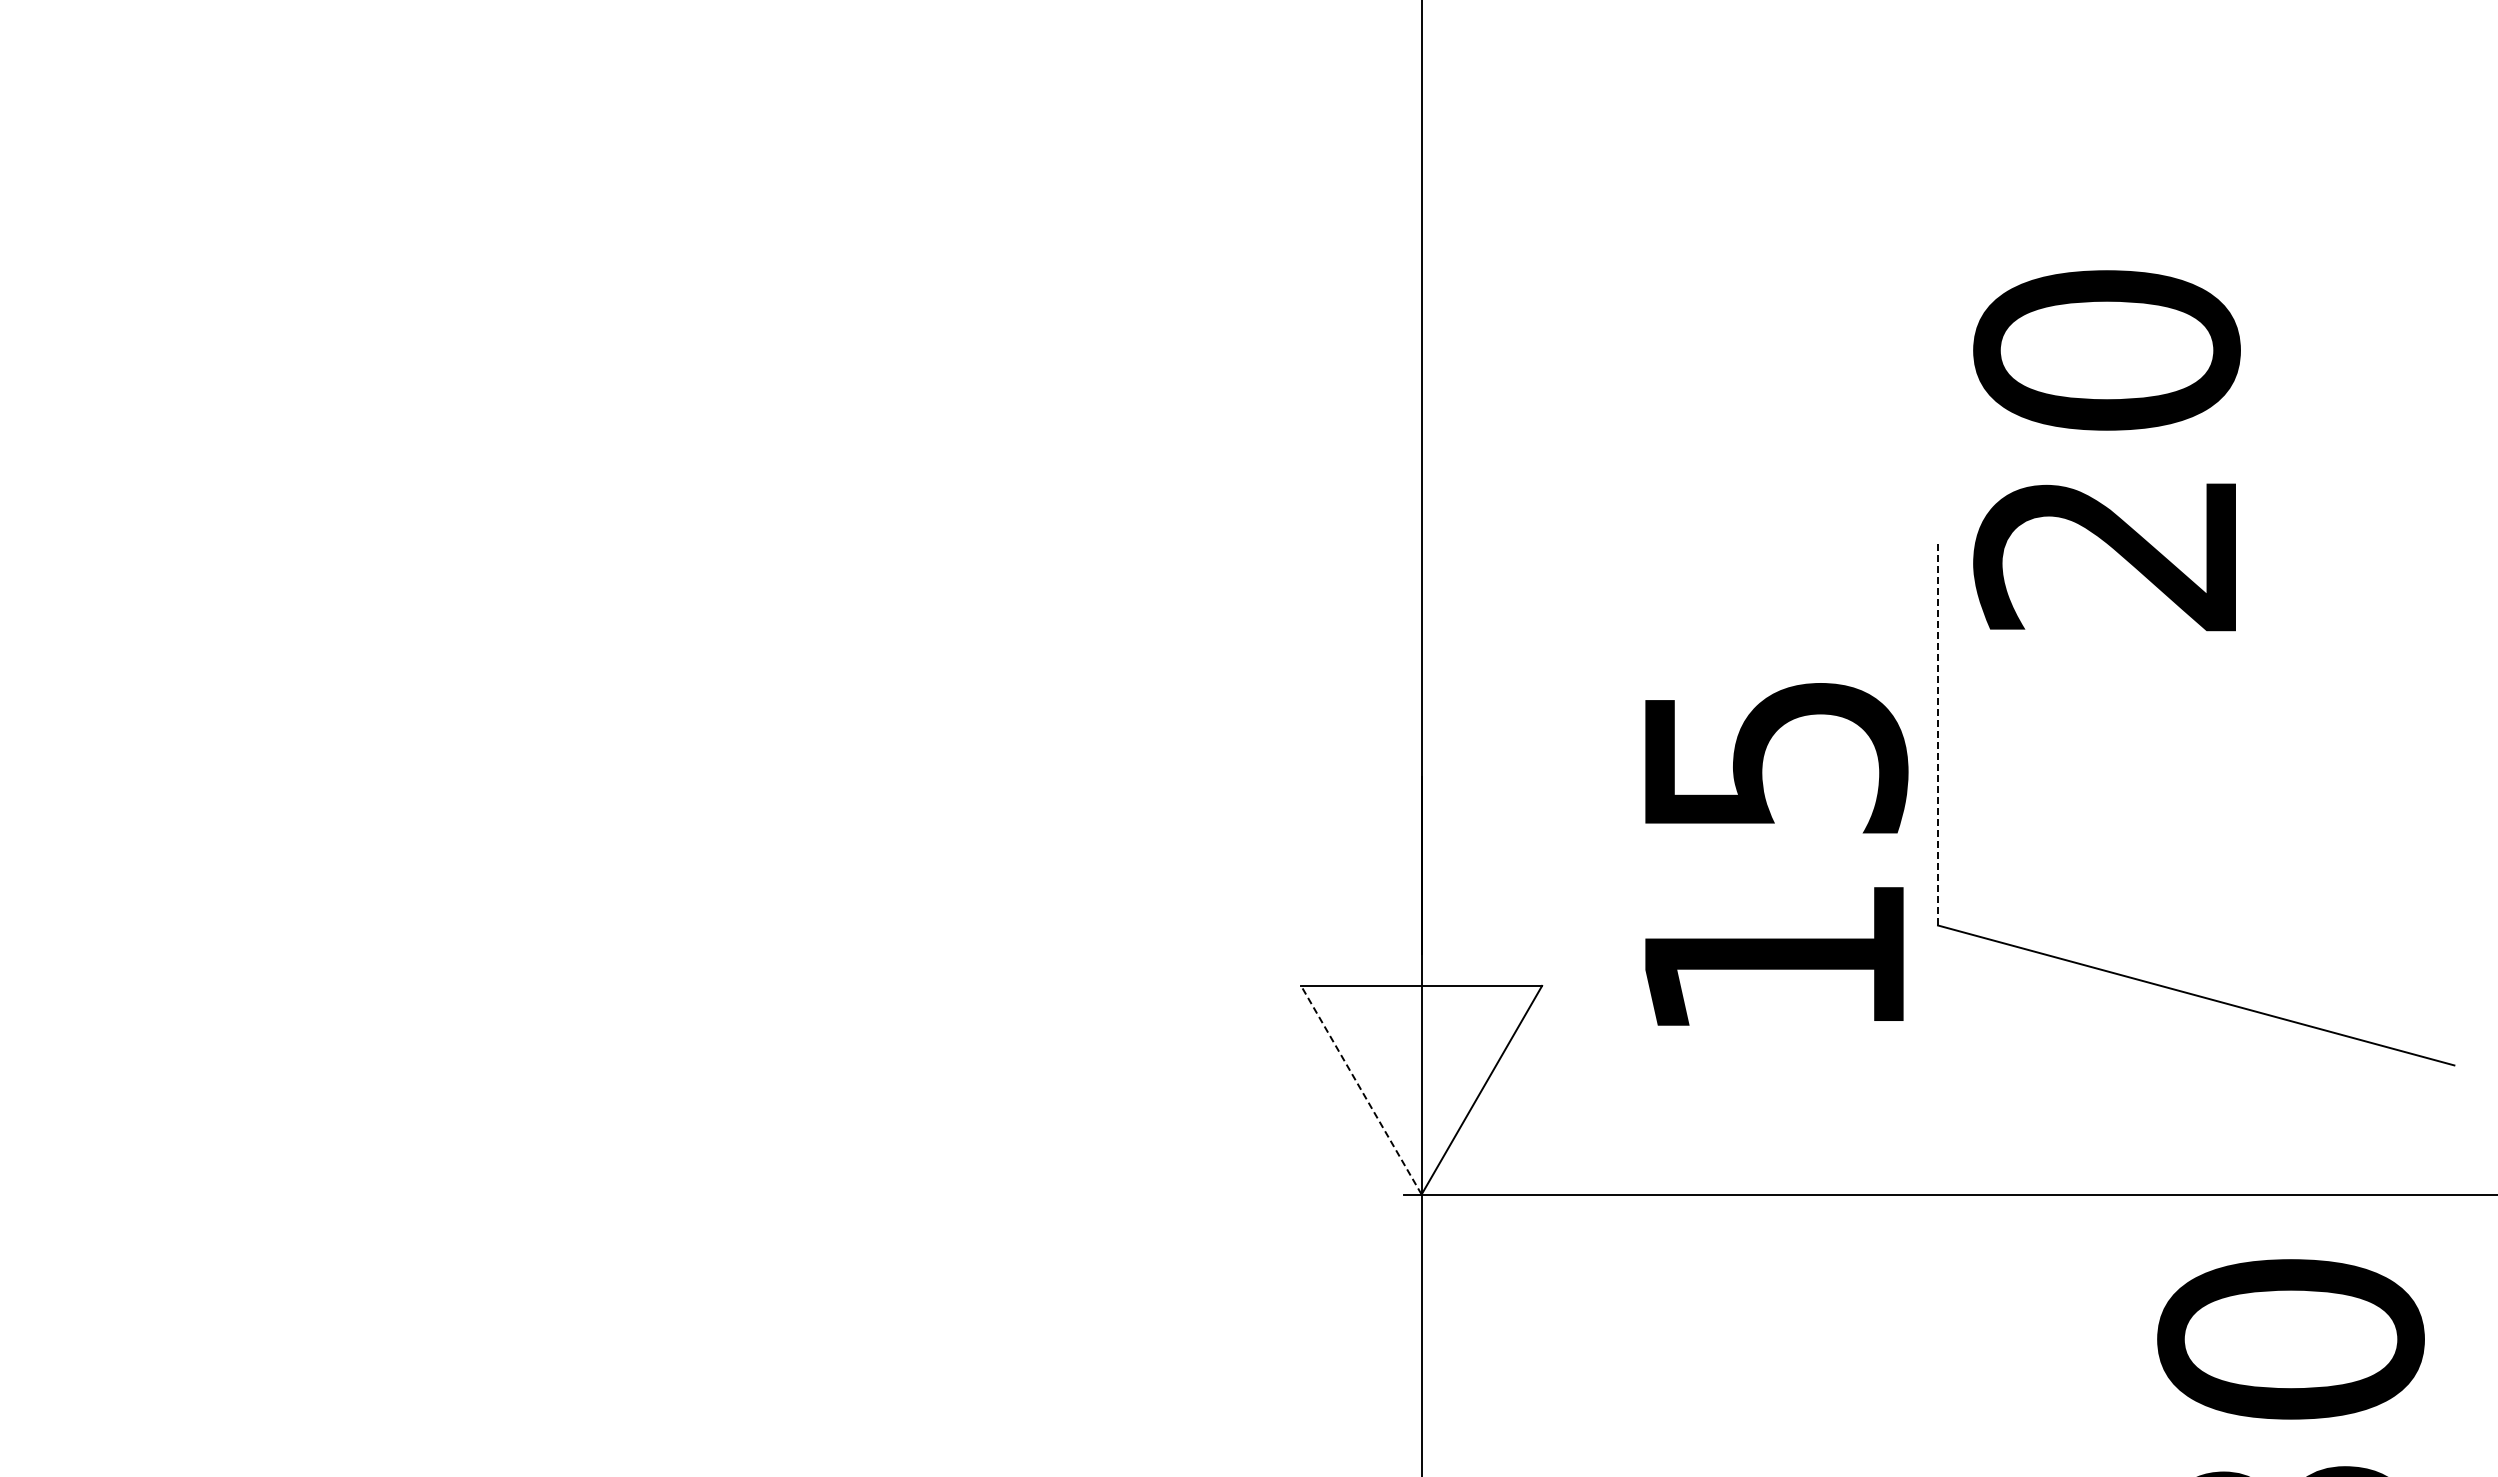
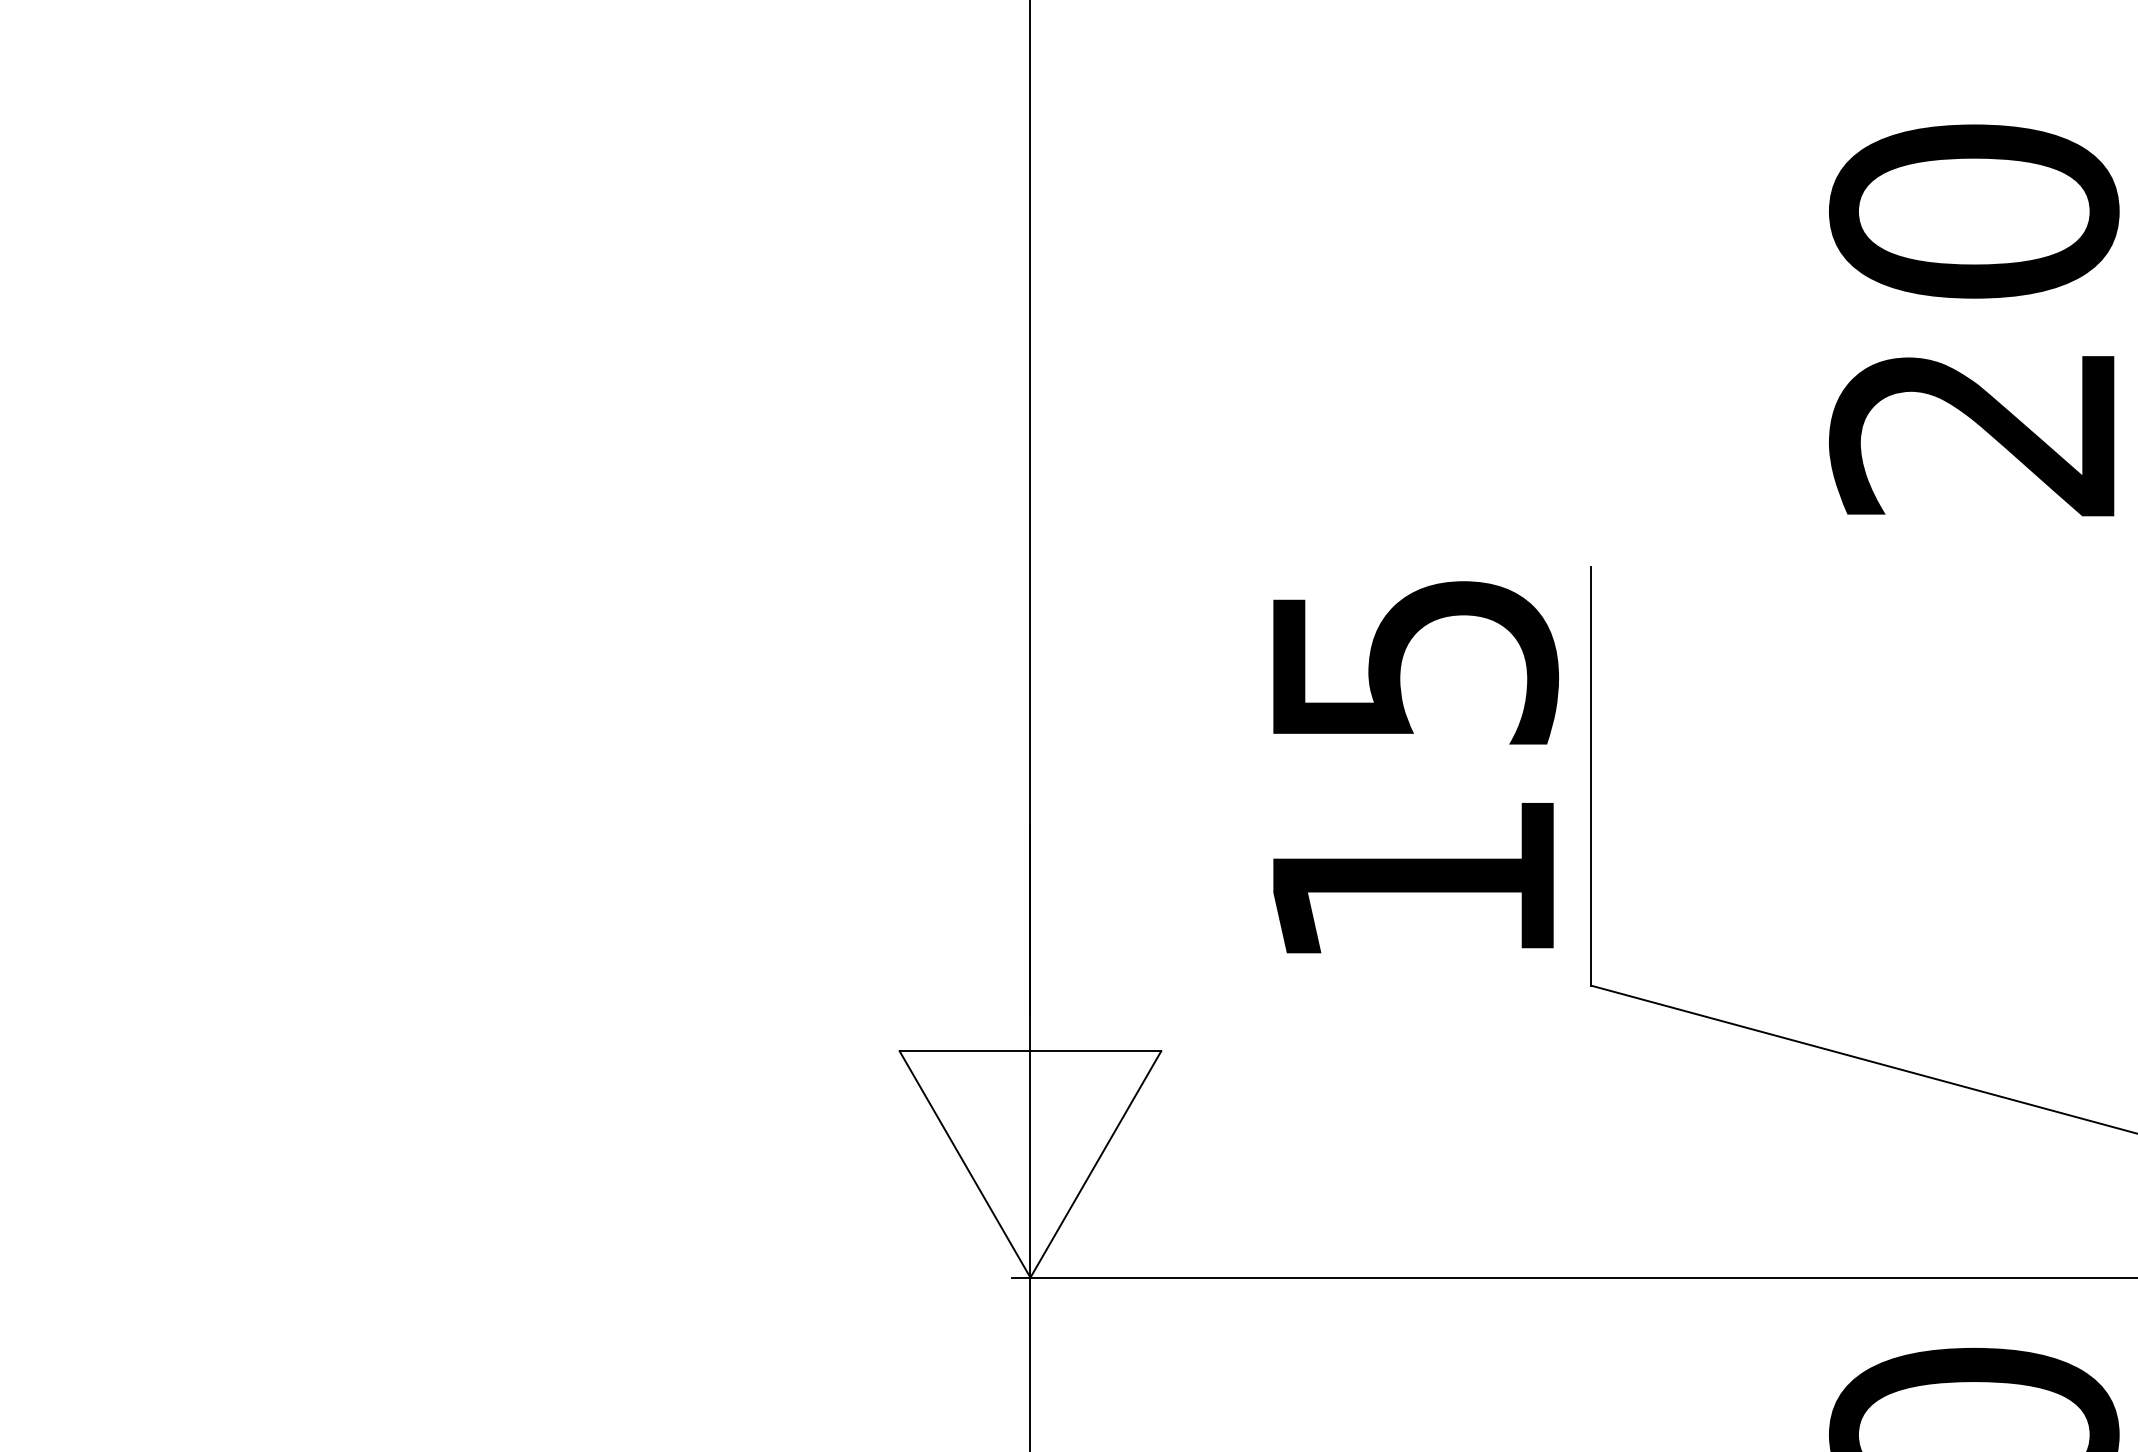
text: (2106, 450) -> (1973, 320), moved
line: (1938, 732) -> (1591, 776), dashed -> solid
text: (1776, 854) -> (1415, 767), moved
line: (1361, 1089) -> (965, 1163), dashed -> solid

